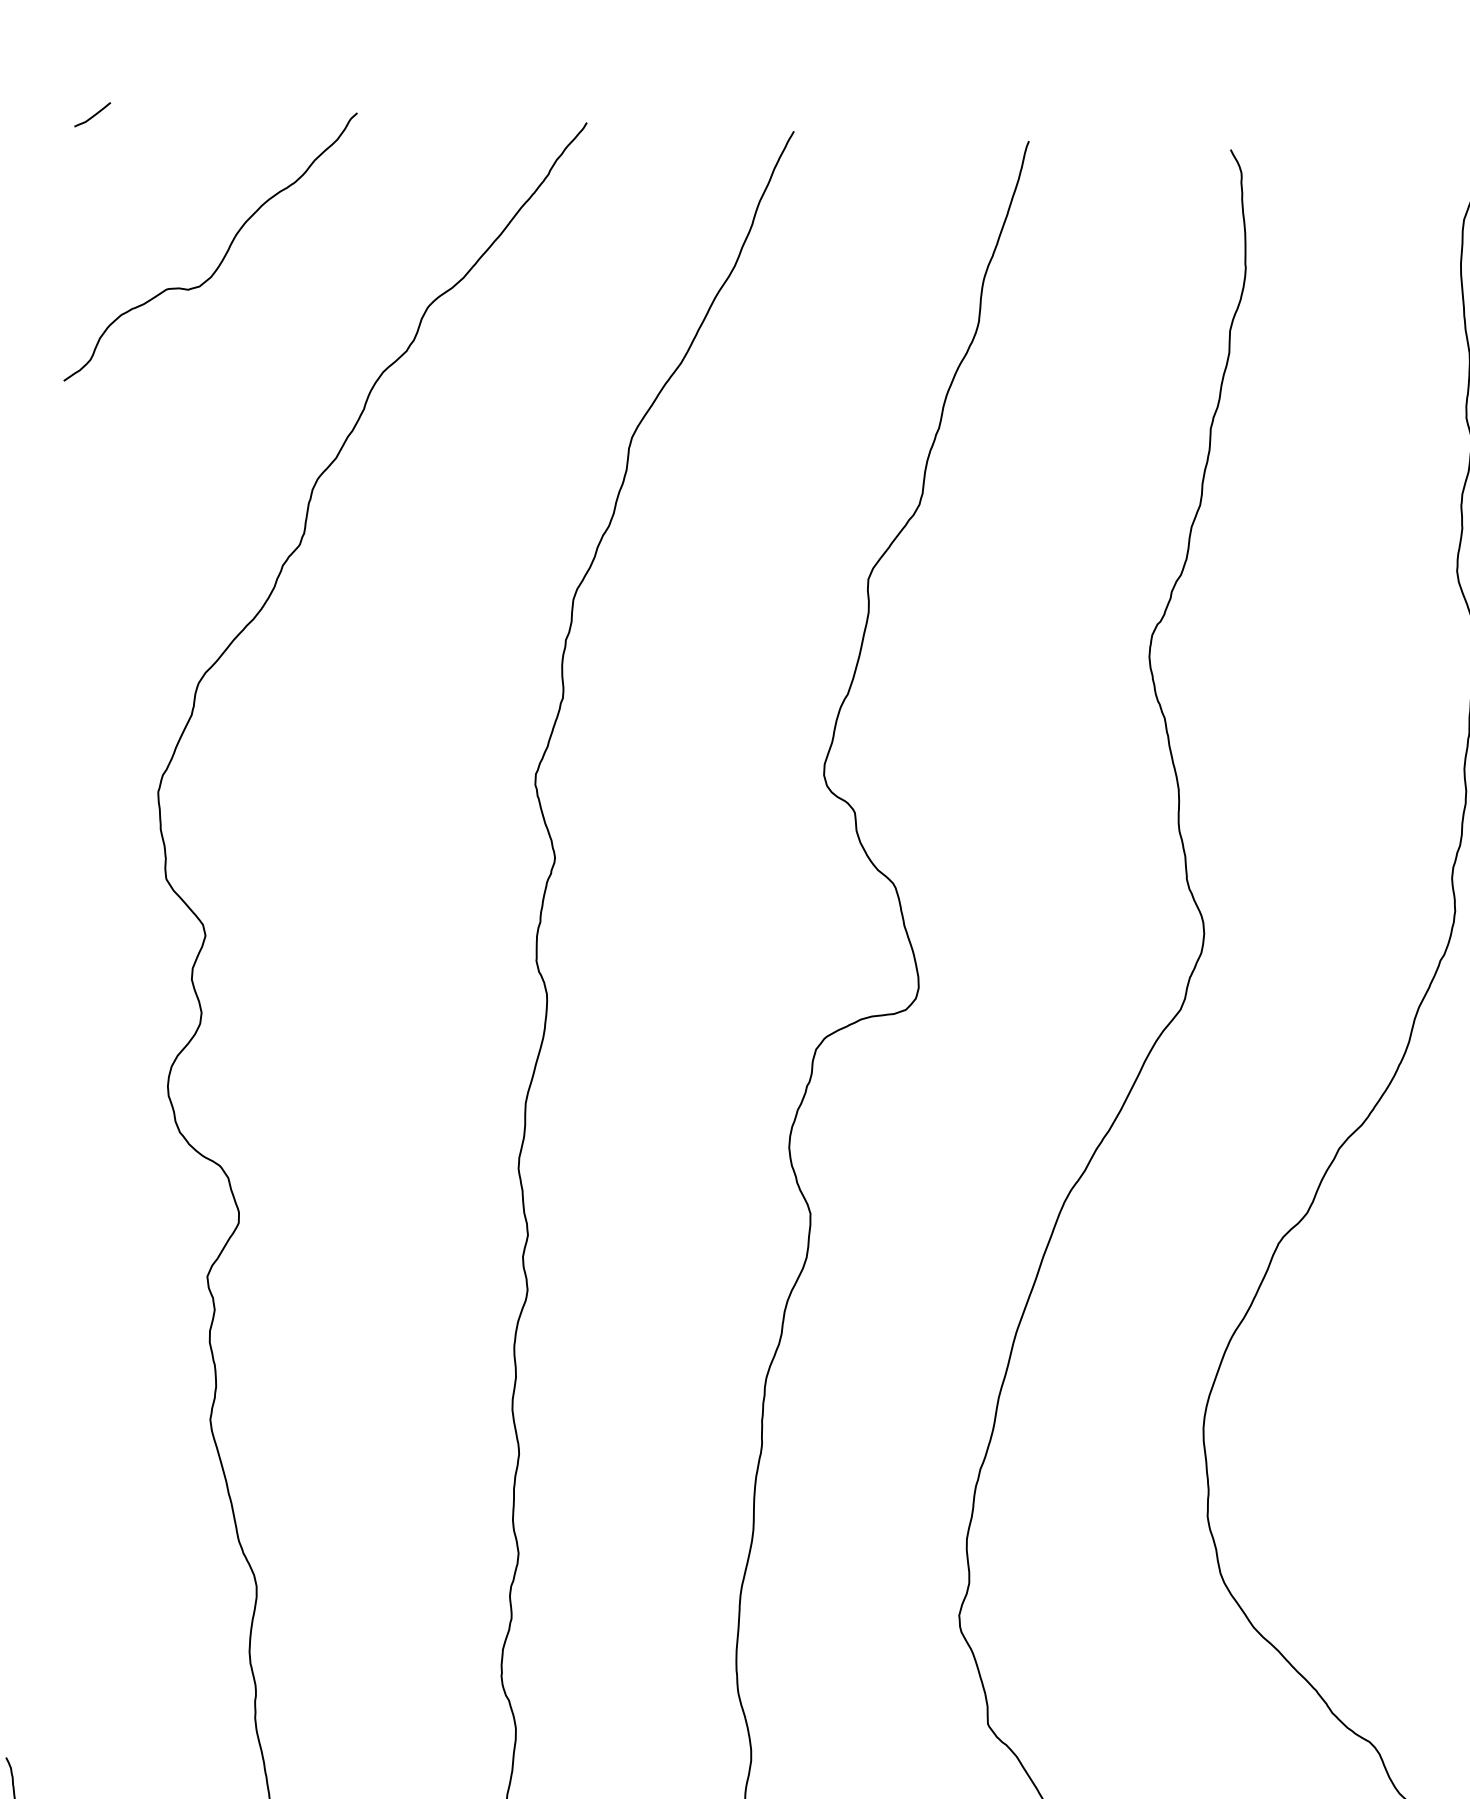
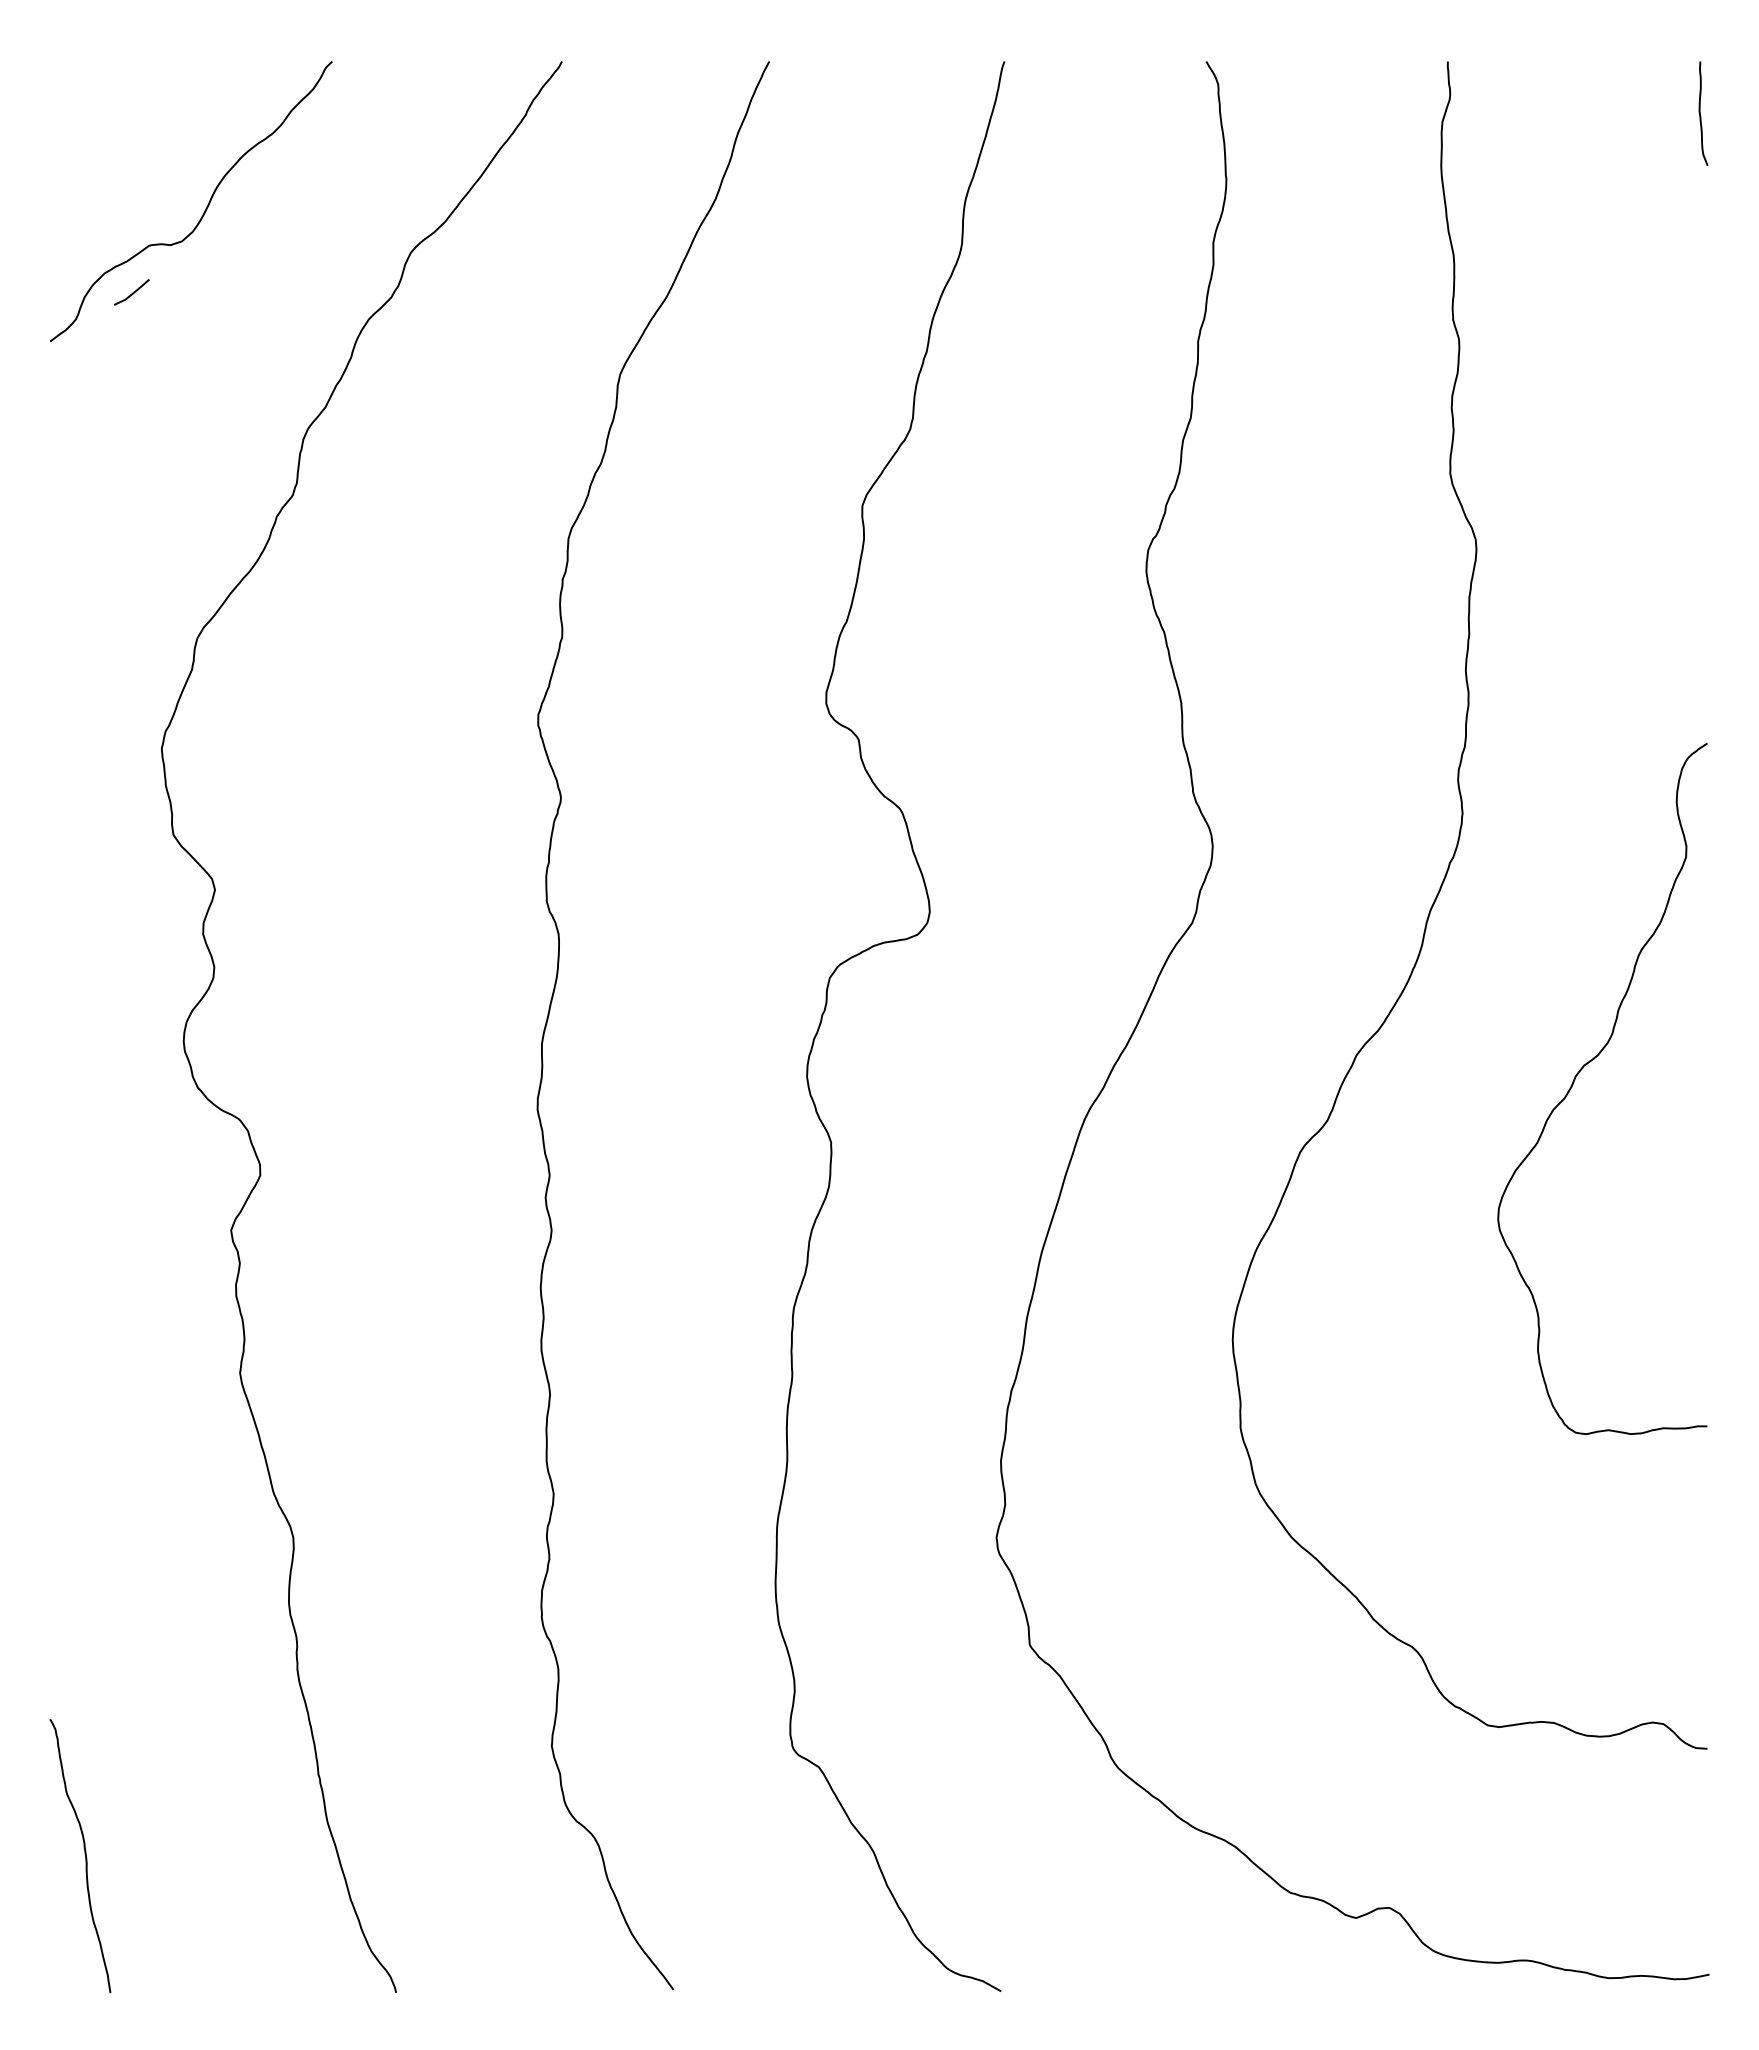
curve: (93, 114) -> (132, 292), moved

